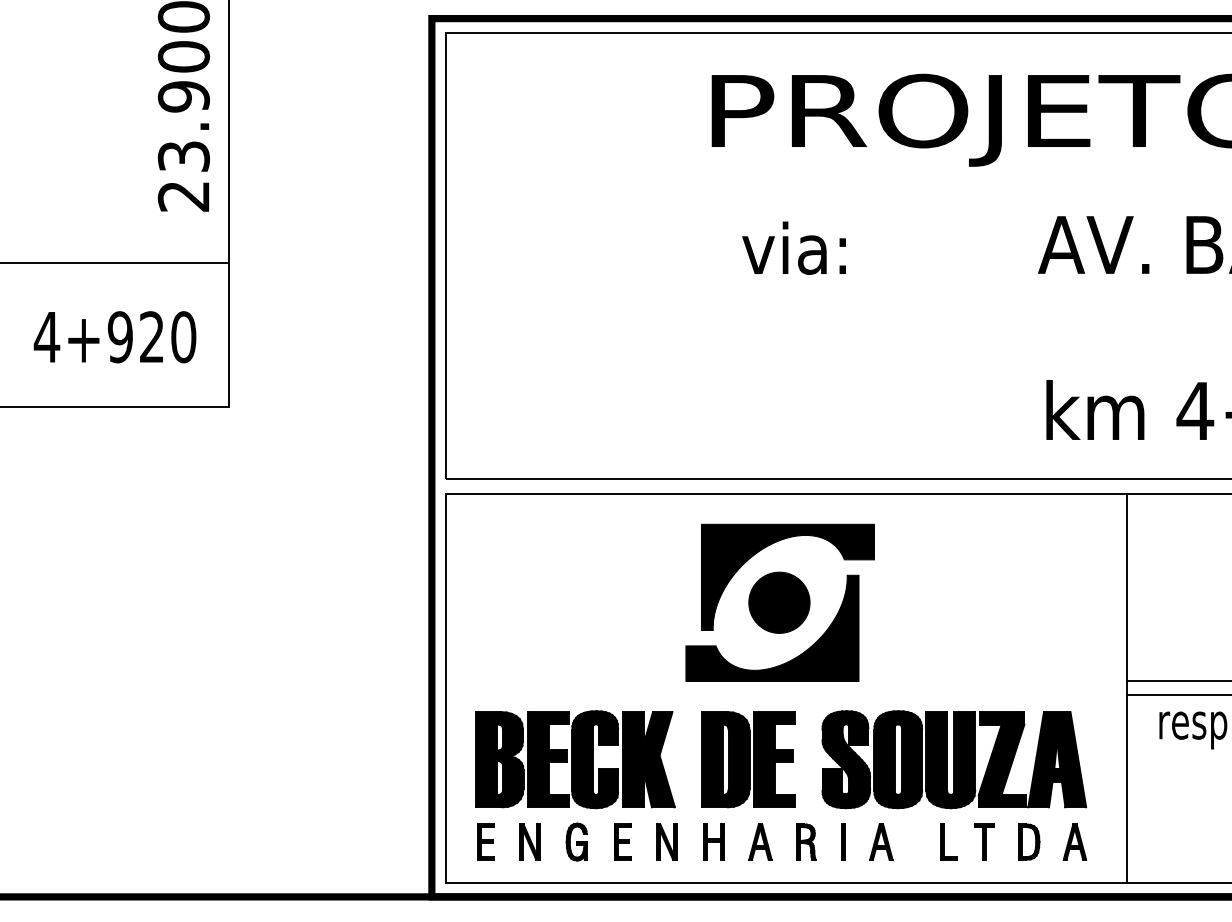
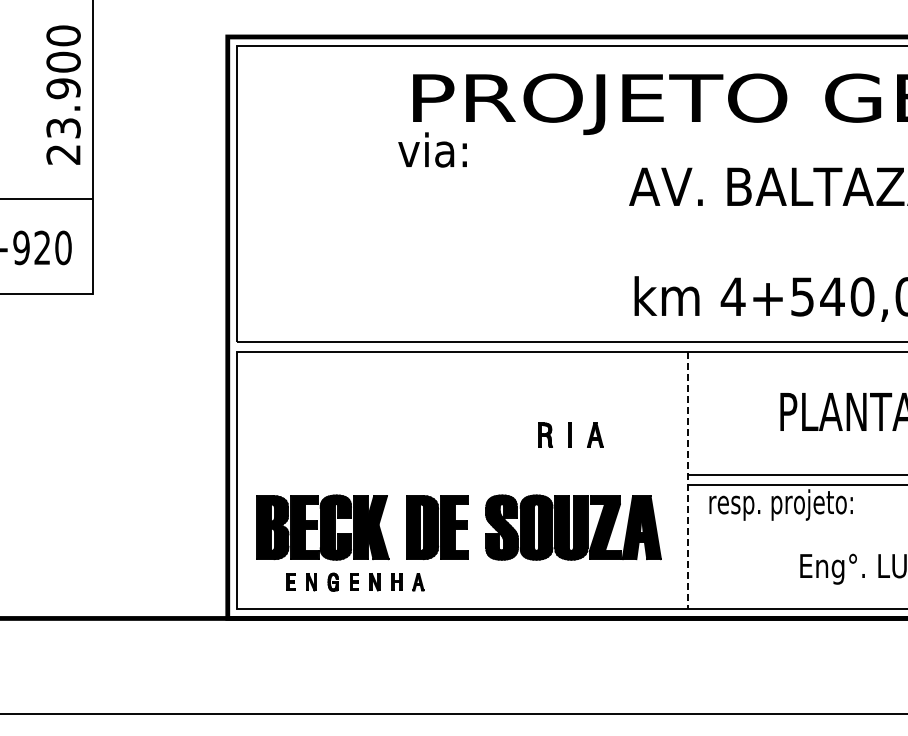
text: (793, 247) -> (432, 149), moved
part: (780, 602) -> (458, 423), removed
line: (1126, 688) -> (687, 480), solid -> dashed
part: (843, 841) -> (570, 434), moved
part: (1012, 841) -> (612, 581), removed
part: (624, 842) -> (355, 582), size x0.7

